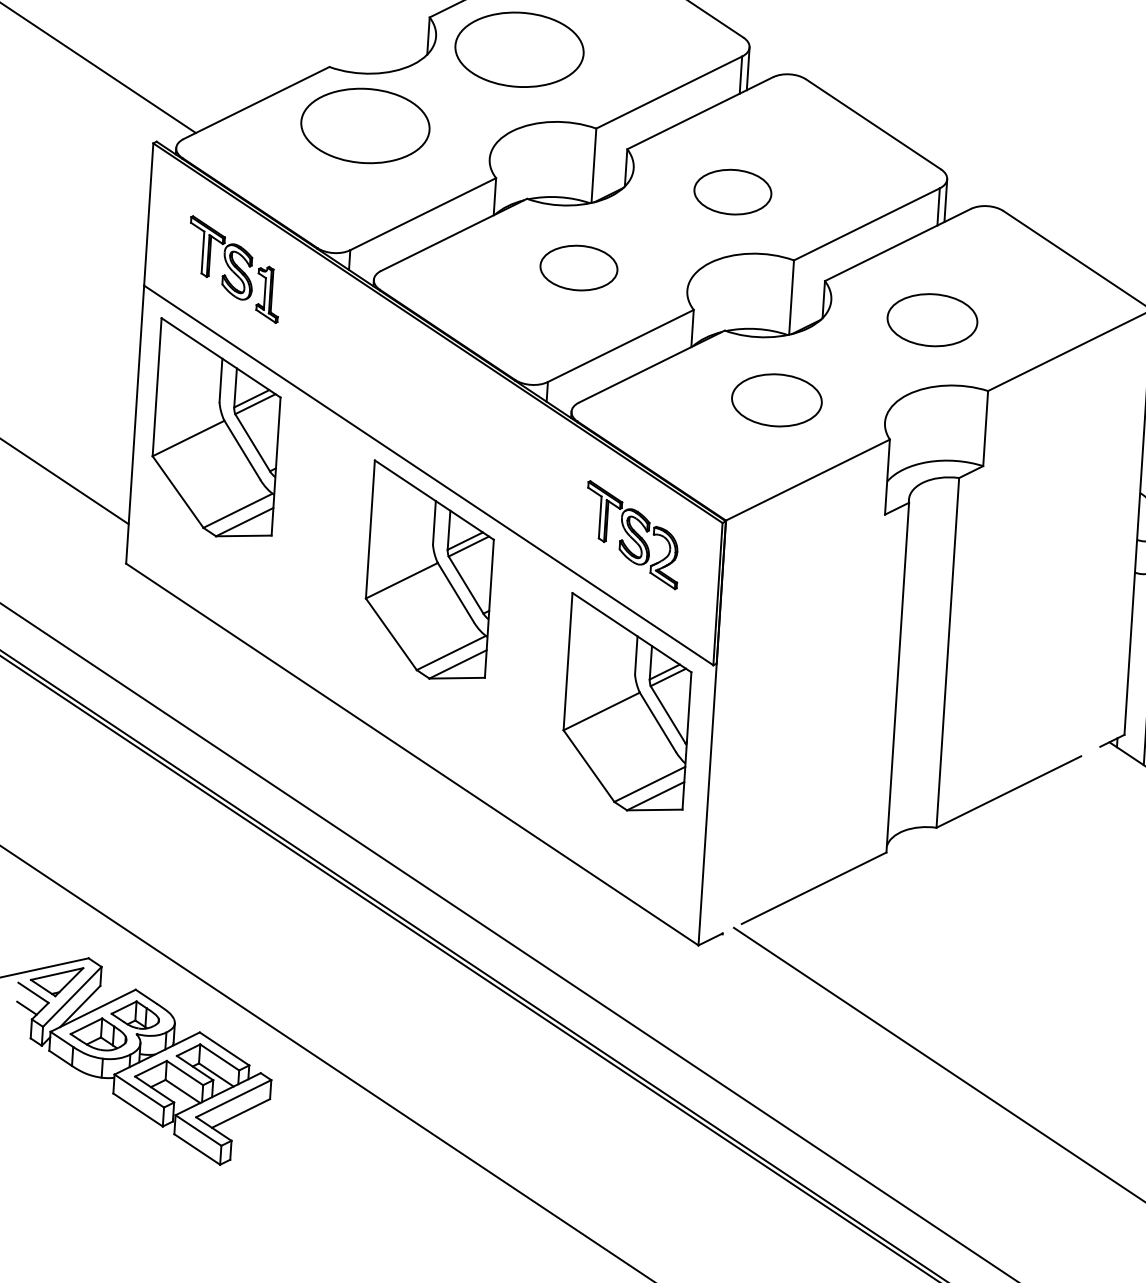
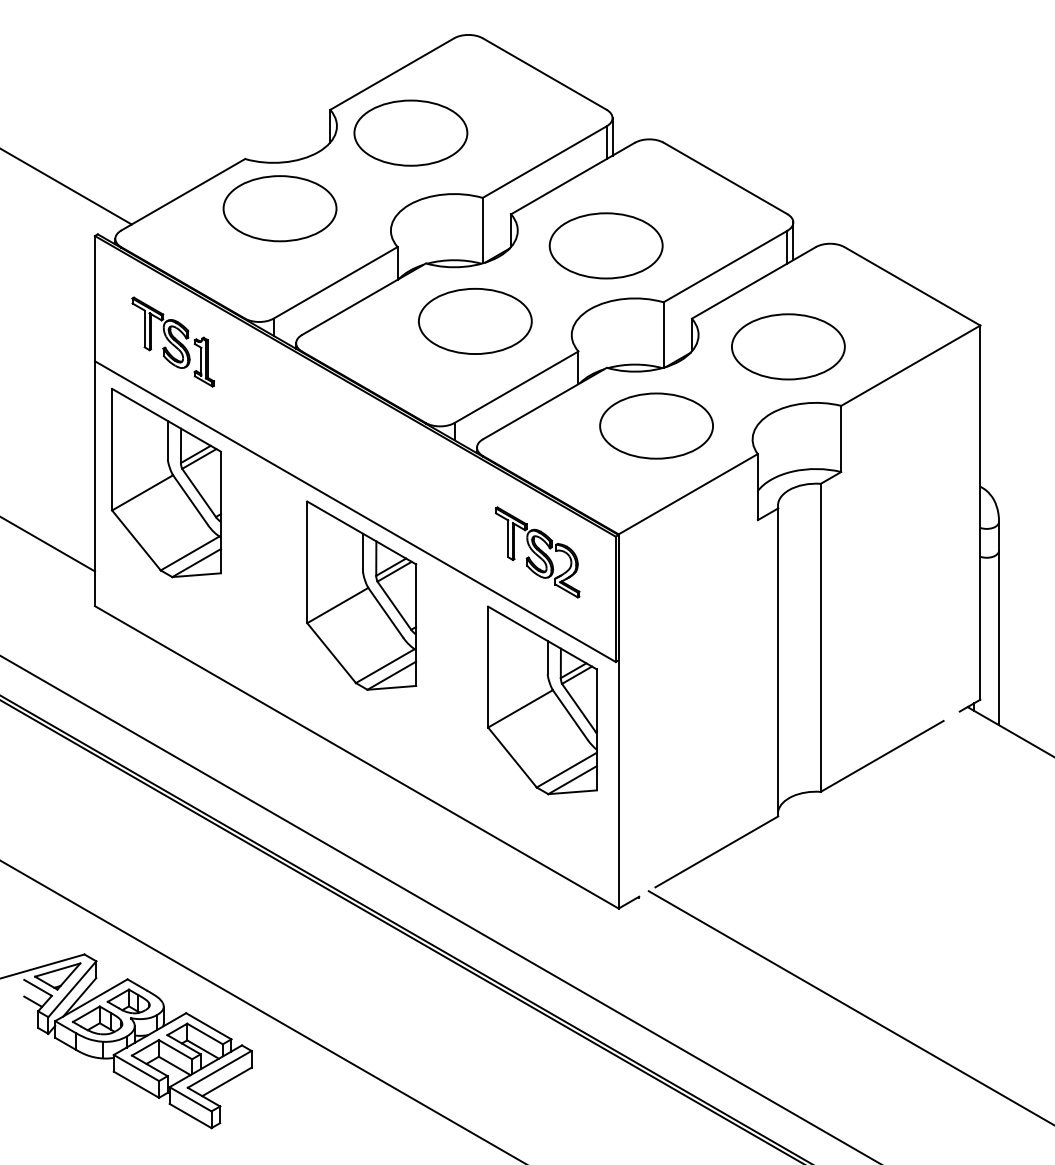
part: (732, 191) -> (605, 245), size x1.67
part: (579, 267) -> (475, 320), size x1.67
part: (932, 319) -> (788, 346), size x1.43
part: (776, 399) -> (656, 425), size x1.43

